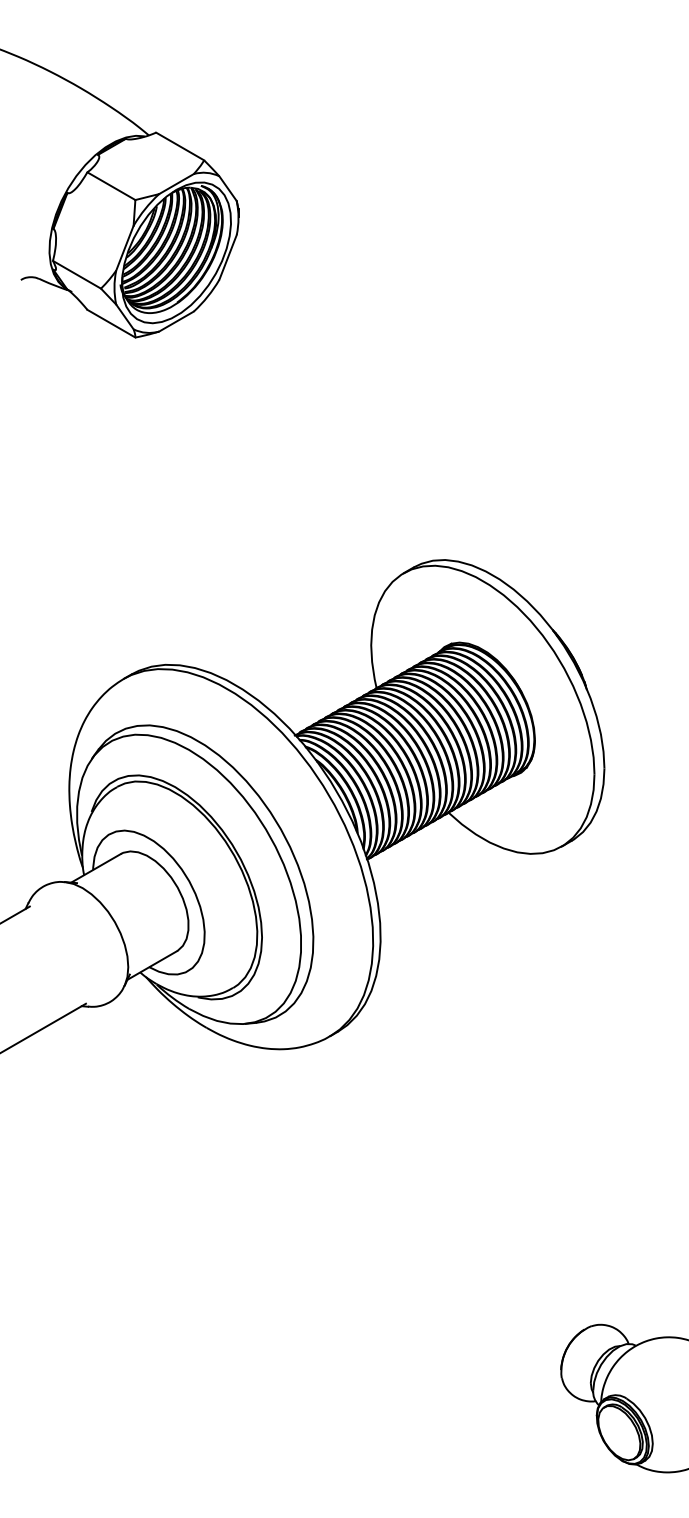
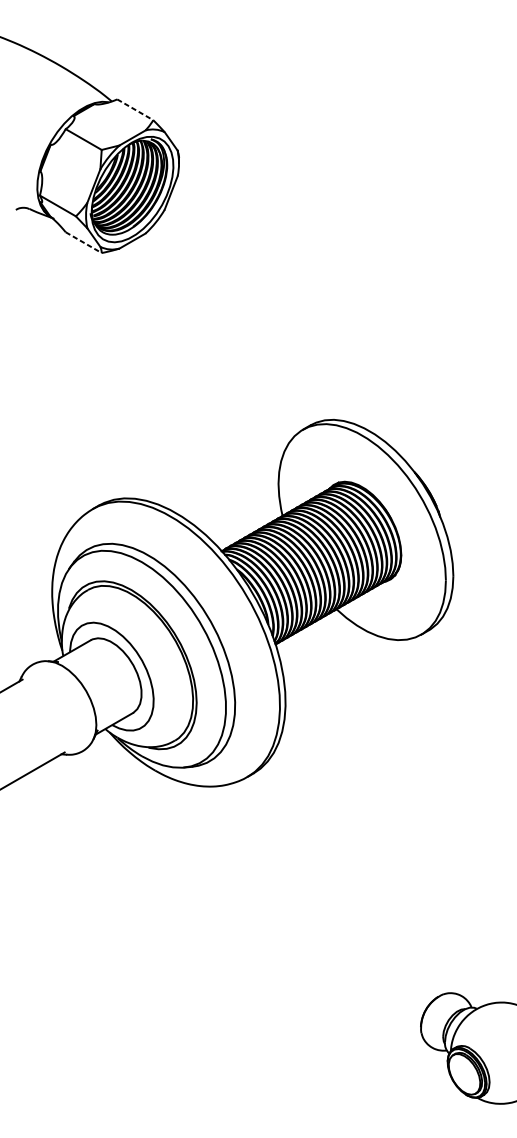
line: (180, 146) -> (135, 109), solid -> dashed
line: (111, 323) -> (83, 242), solid -> dashed

